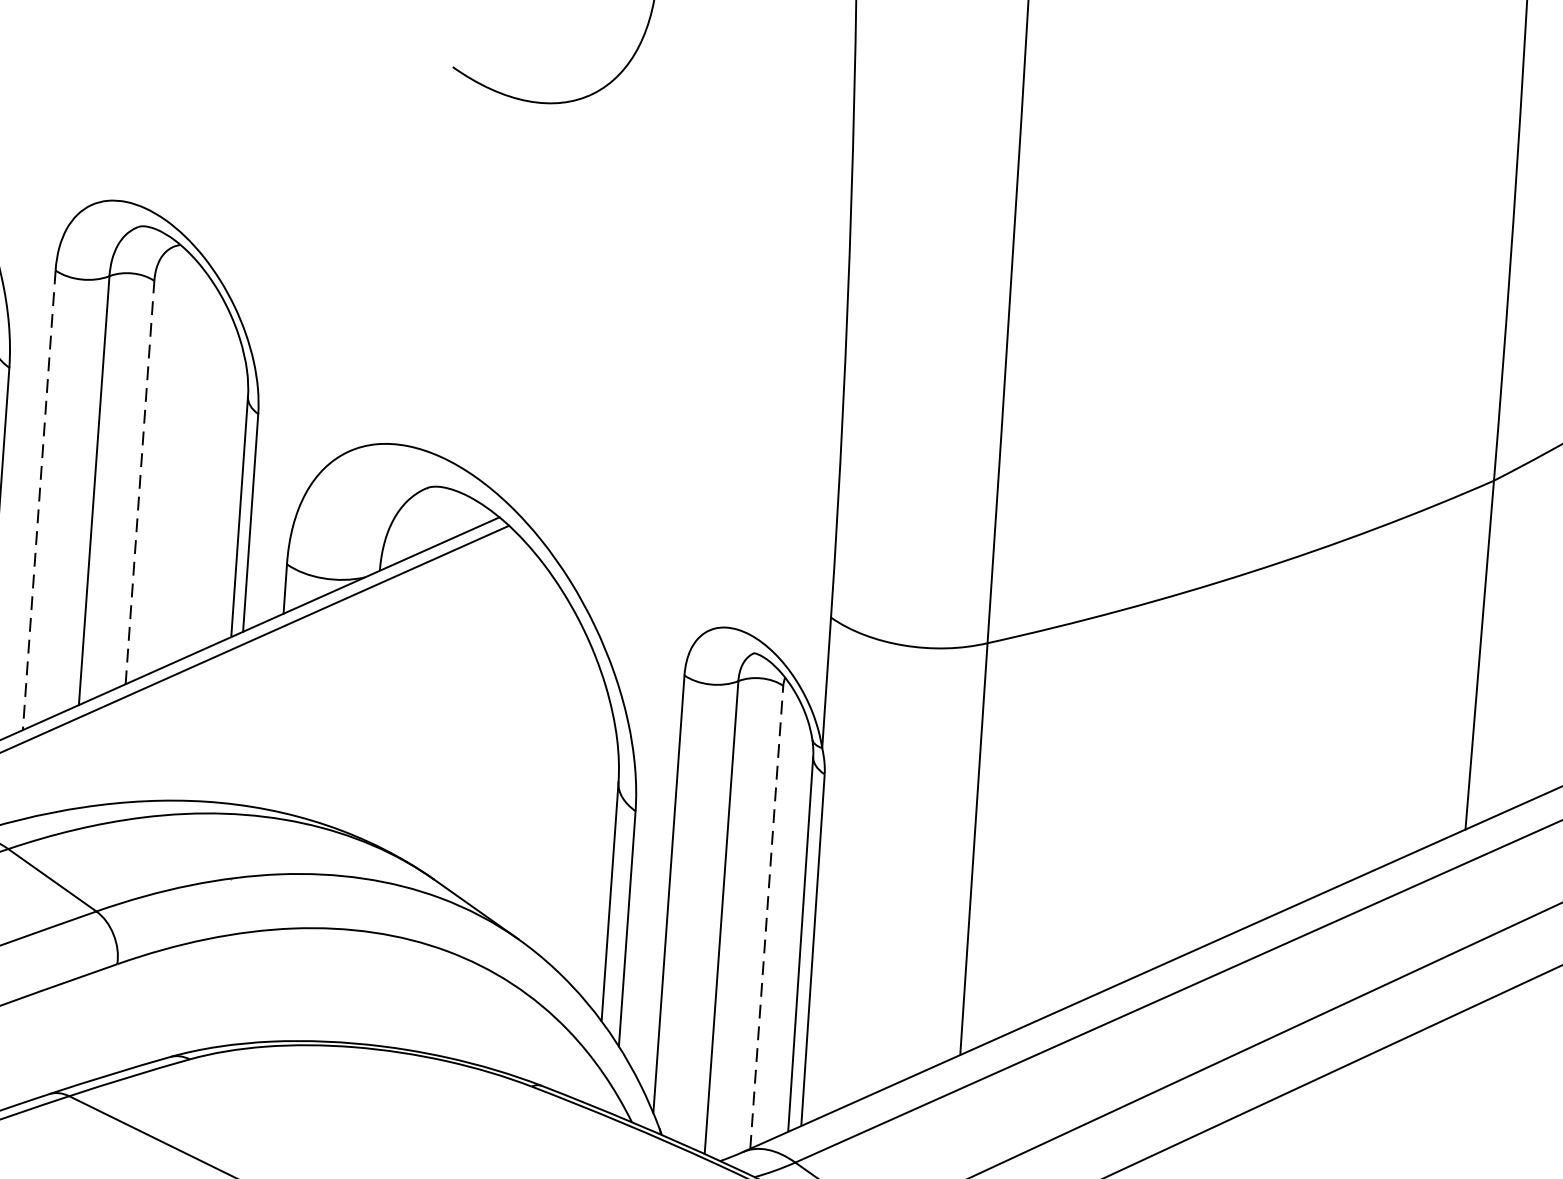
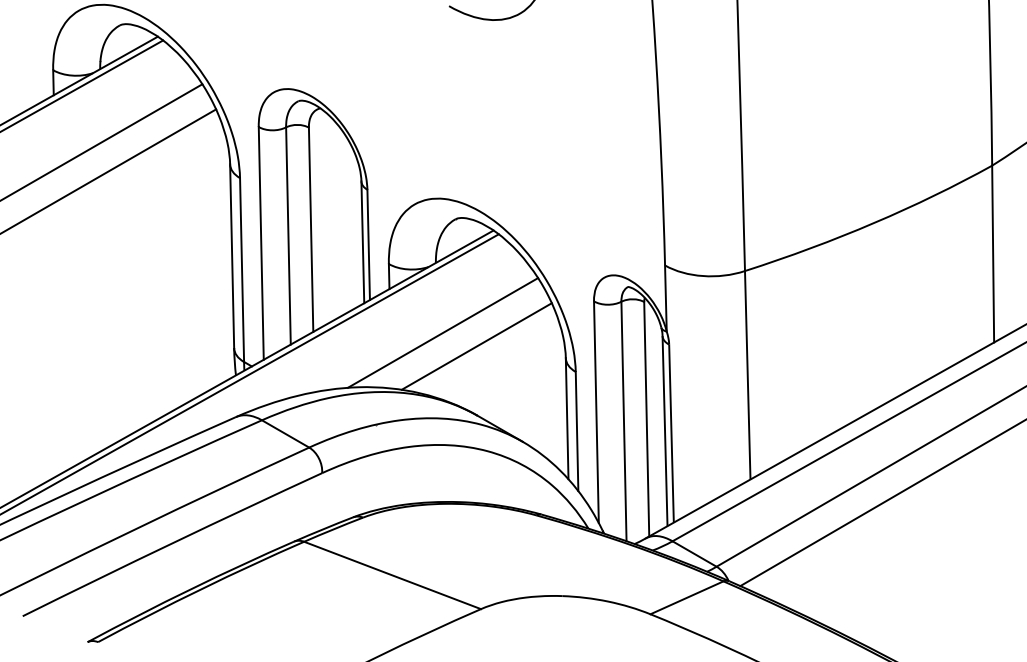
line: (140, 482) -> (311, 229), dashed -> solid
line: (39, 500) -> (261, 243), dashed -> solid
line: (380, 709) -> (442, 332), added
line: (444, 742) -> (476, 346), added
line: (766, 915) -> (646, 418), dashed -> solid

